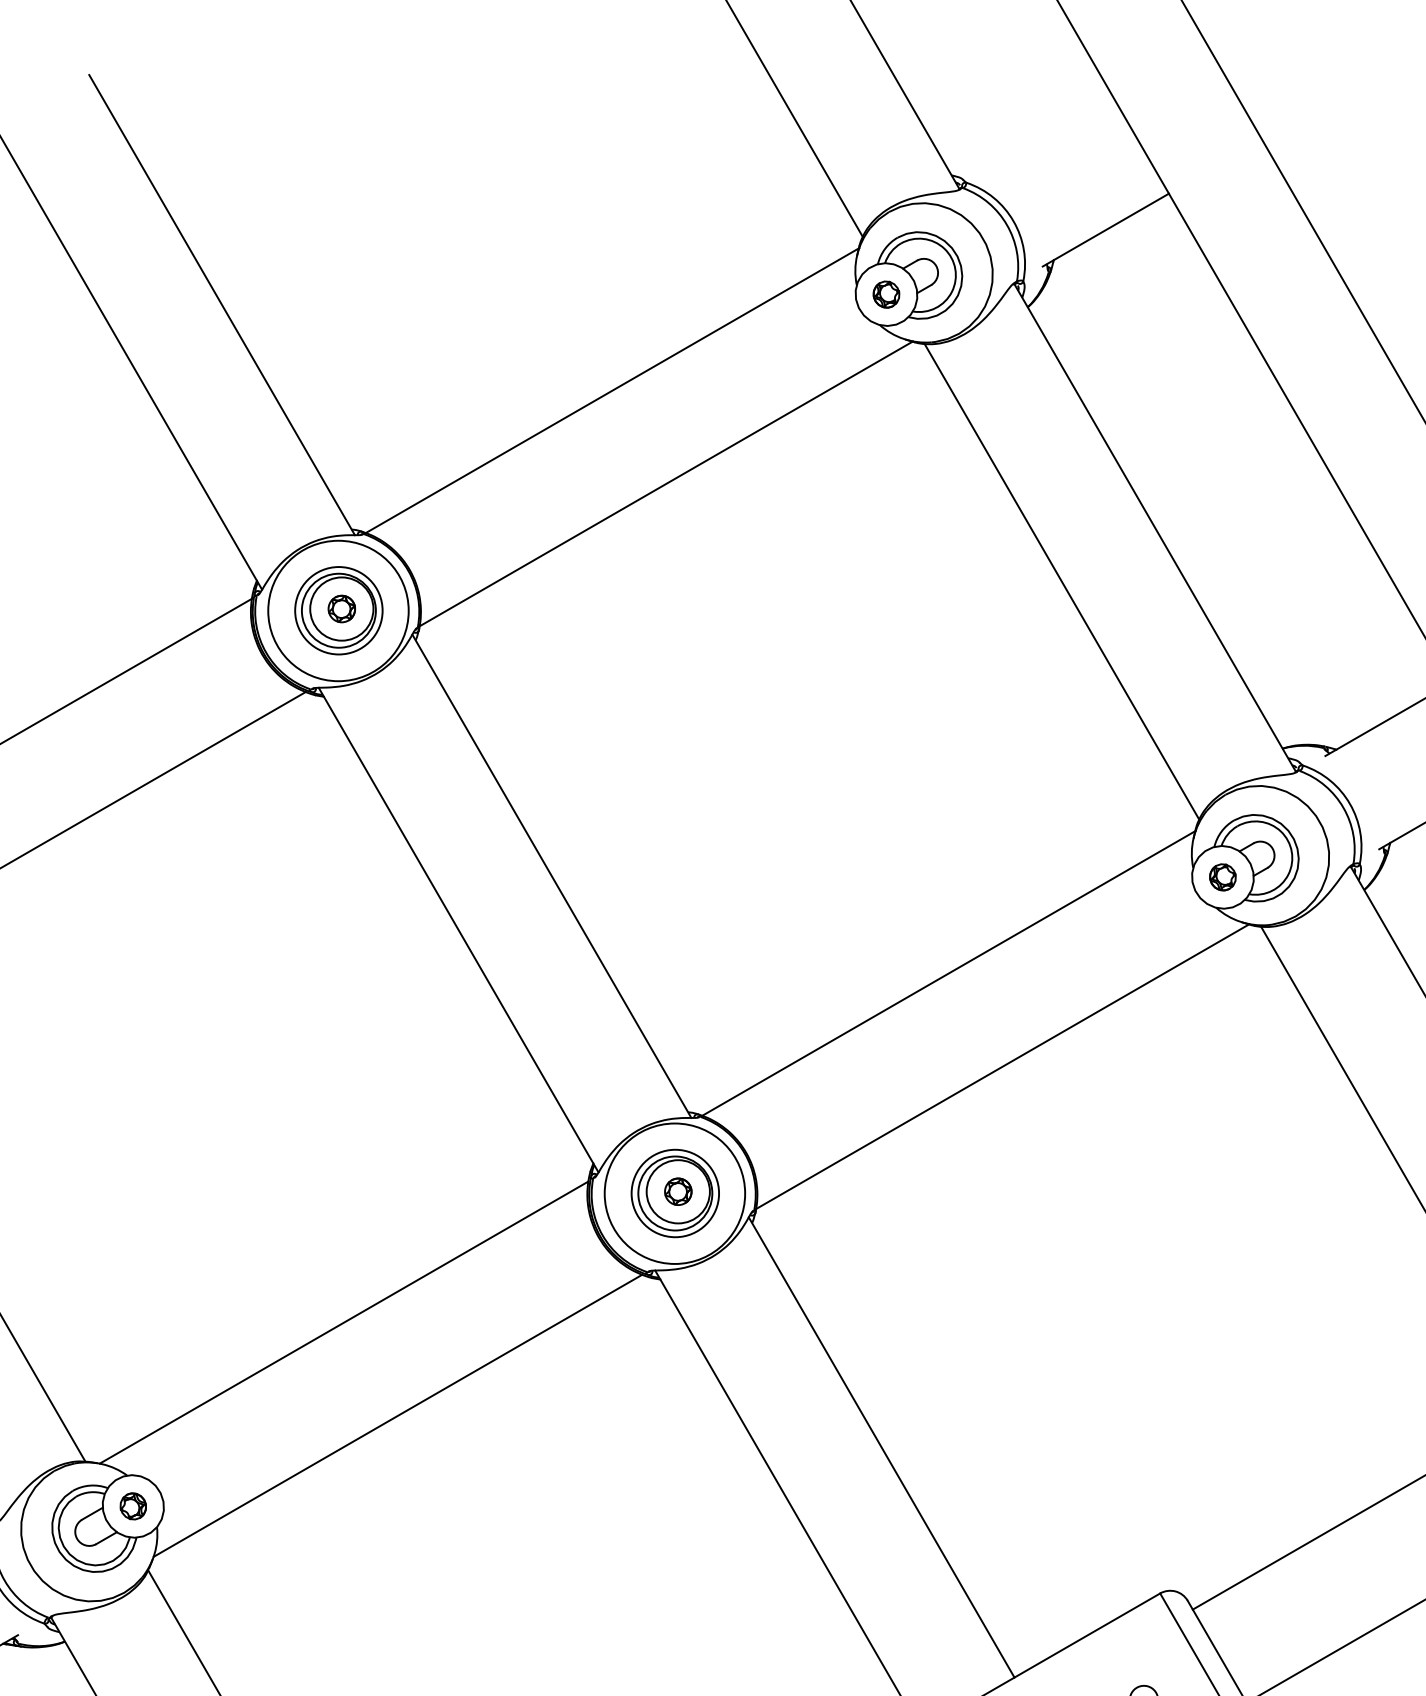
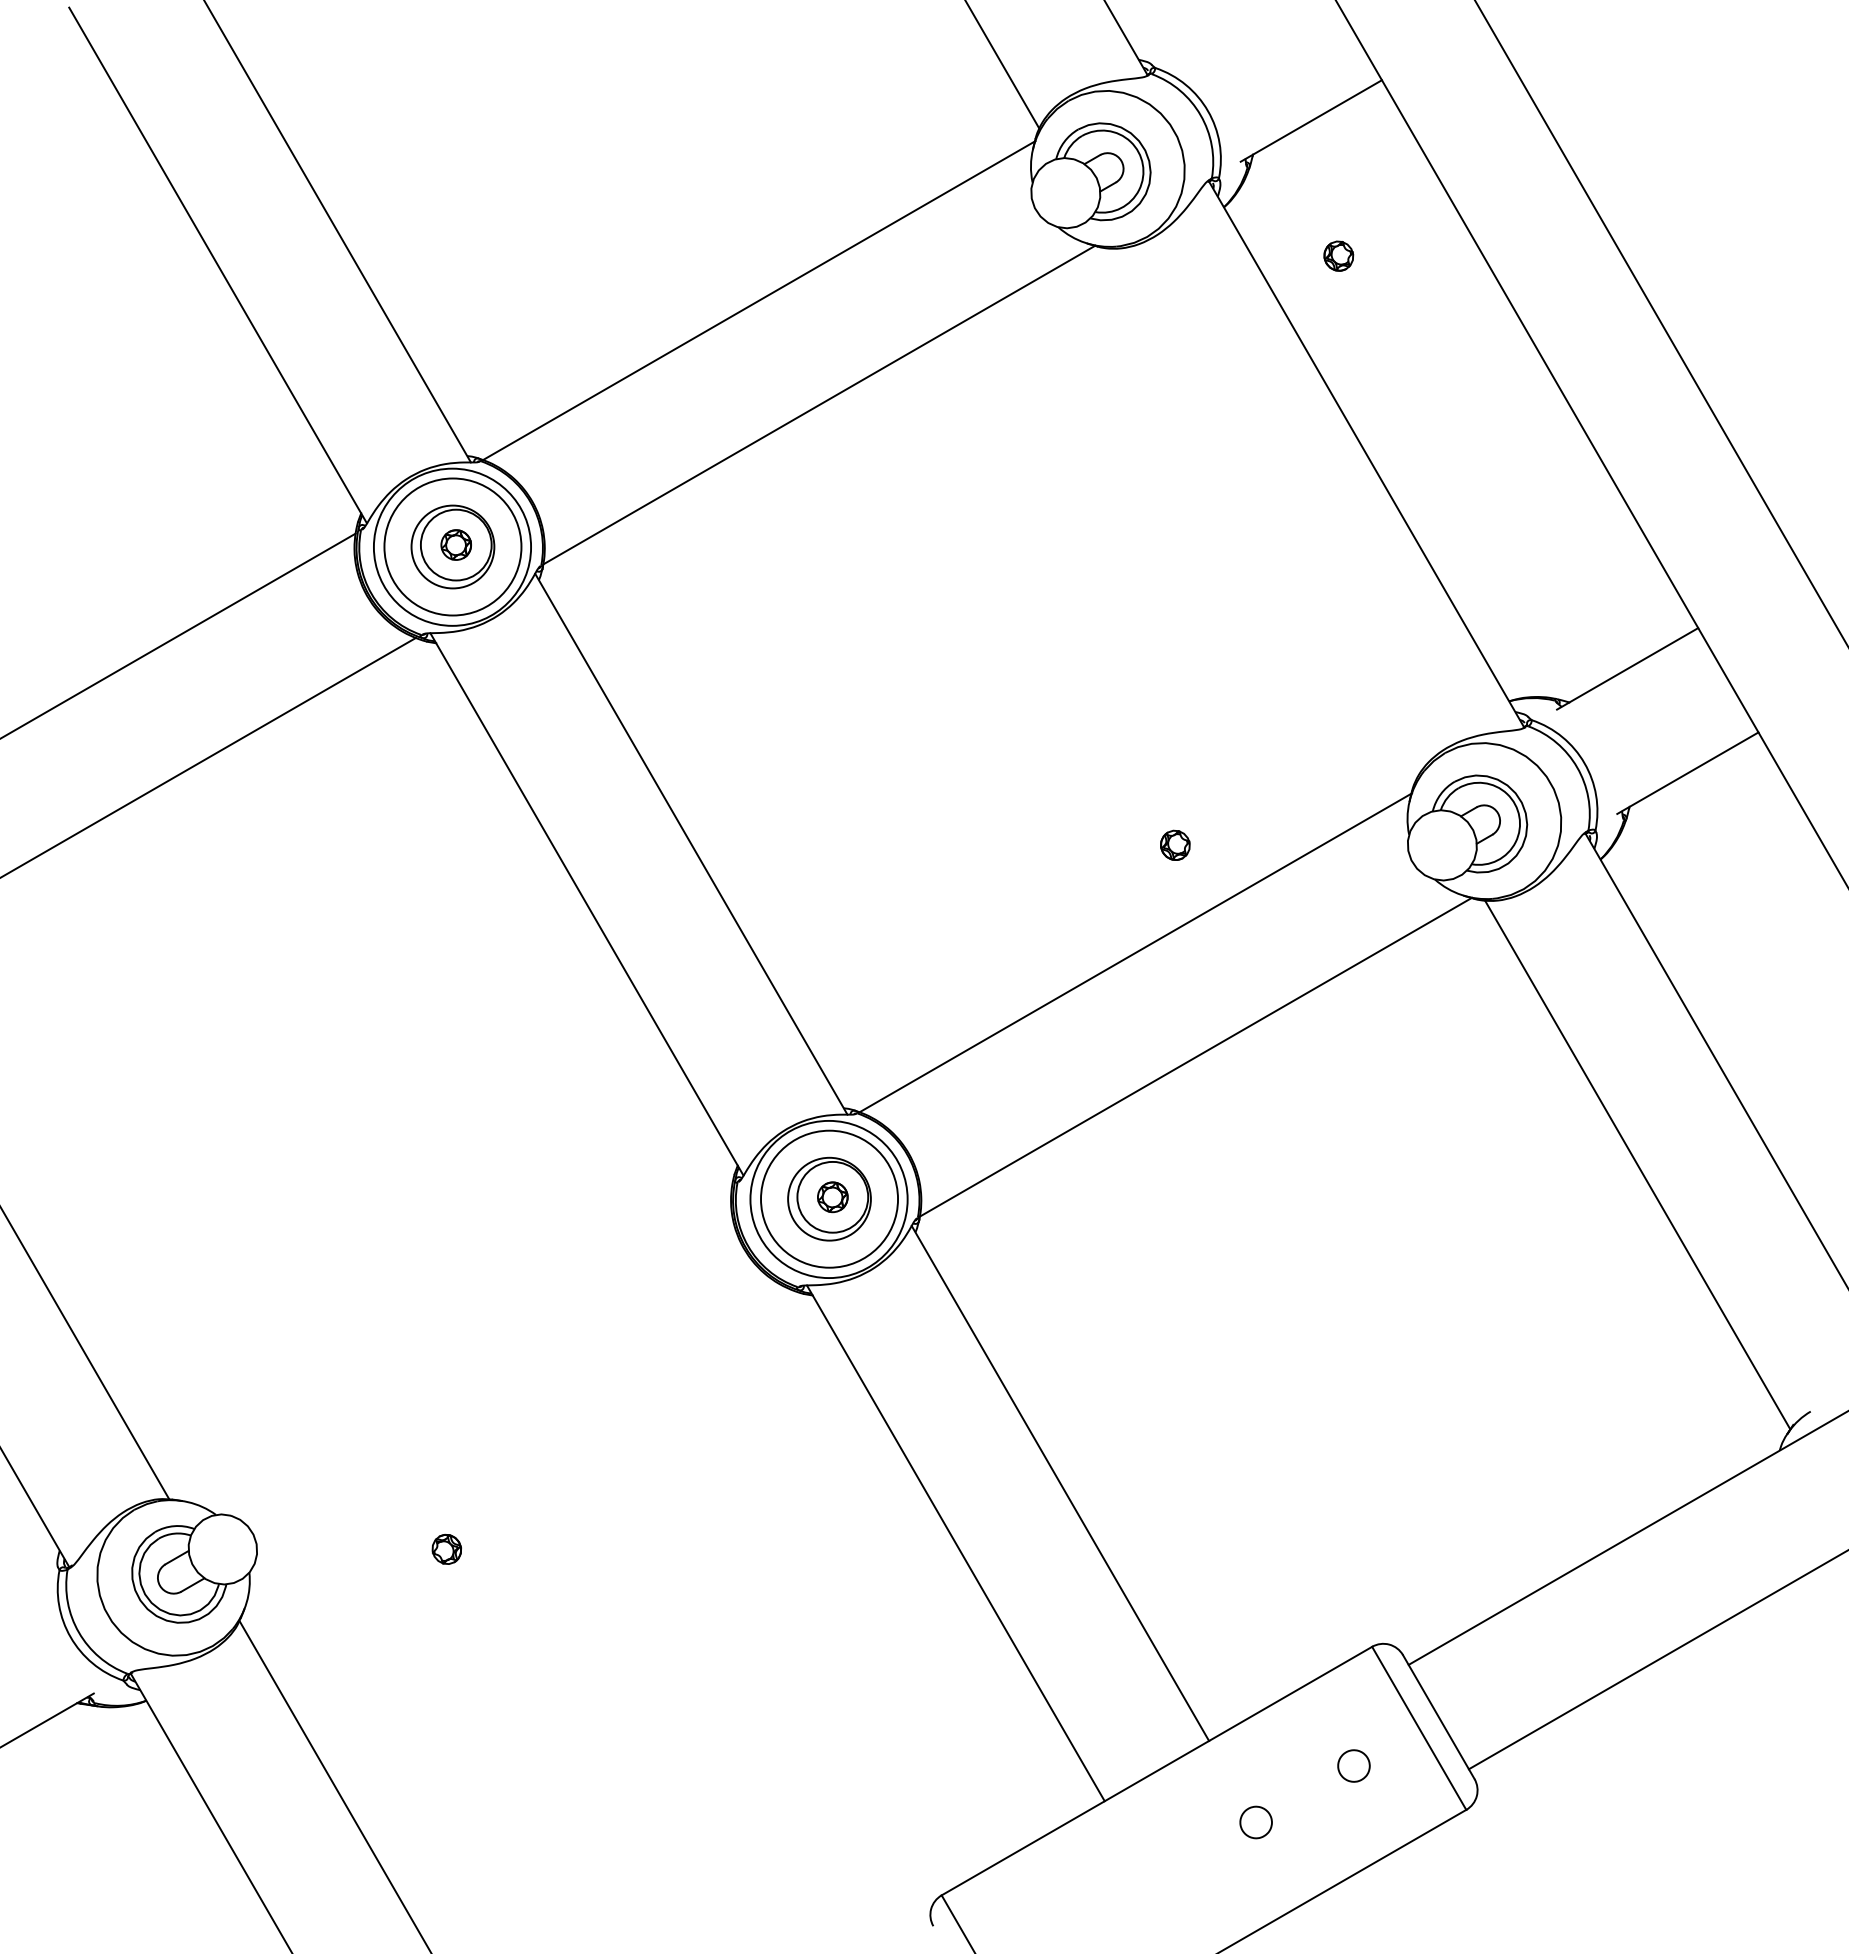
part: (886, 294) -> (1338, 255), moved
line: (1062, 581) -> (1262, 514), removed
circle: (338, 610) -> (452, 546), size x1.4
part: (1223, 876) -> (1175, 844), moved
circle: (675, 1193) -> (829, 1199), size x1.4
line: (343, 1322) -> (458, 1343), removed
line: (397, 1415) -> (518, 1447), removed
part: (132, 1505) -> (446, 1548), moved

